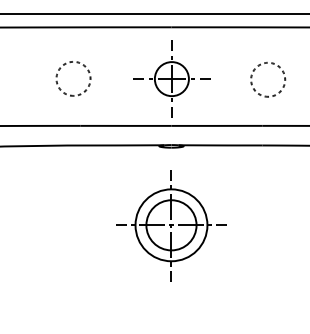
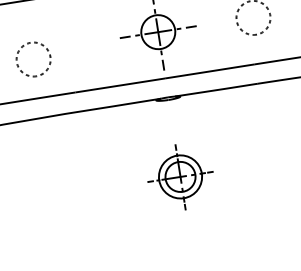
part: (77, 63) -> (35, 43), moved
part: (171, 225) -> (180, 176), size x0.6

